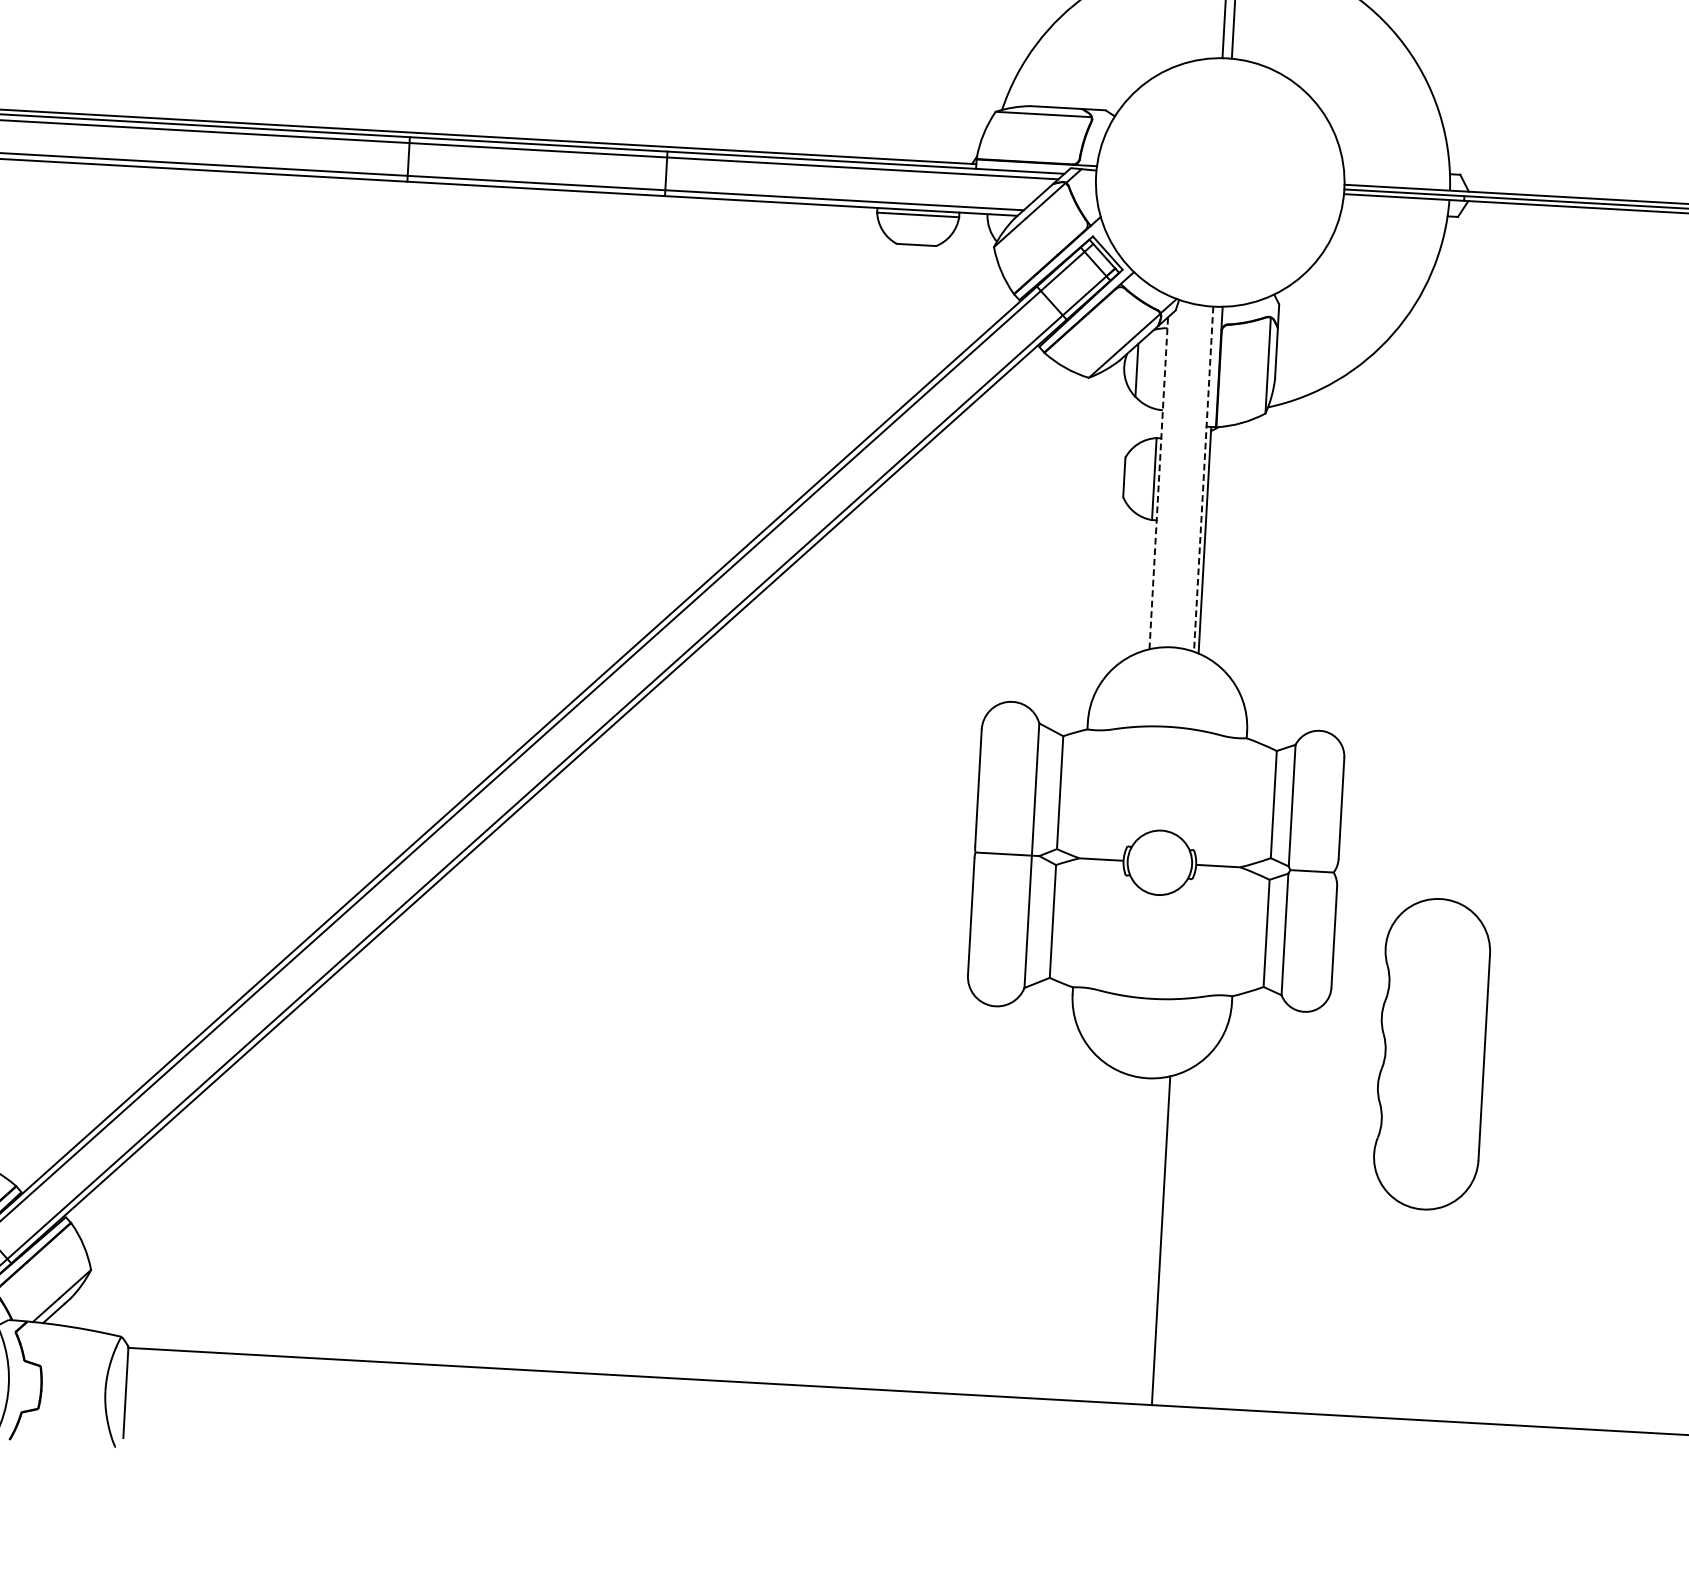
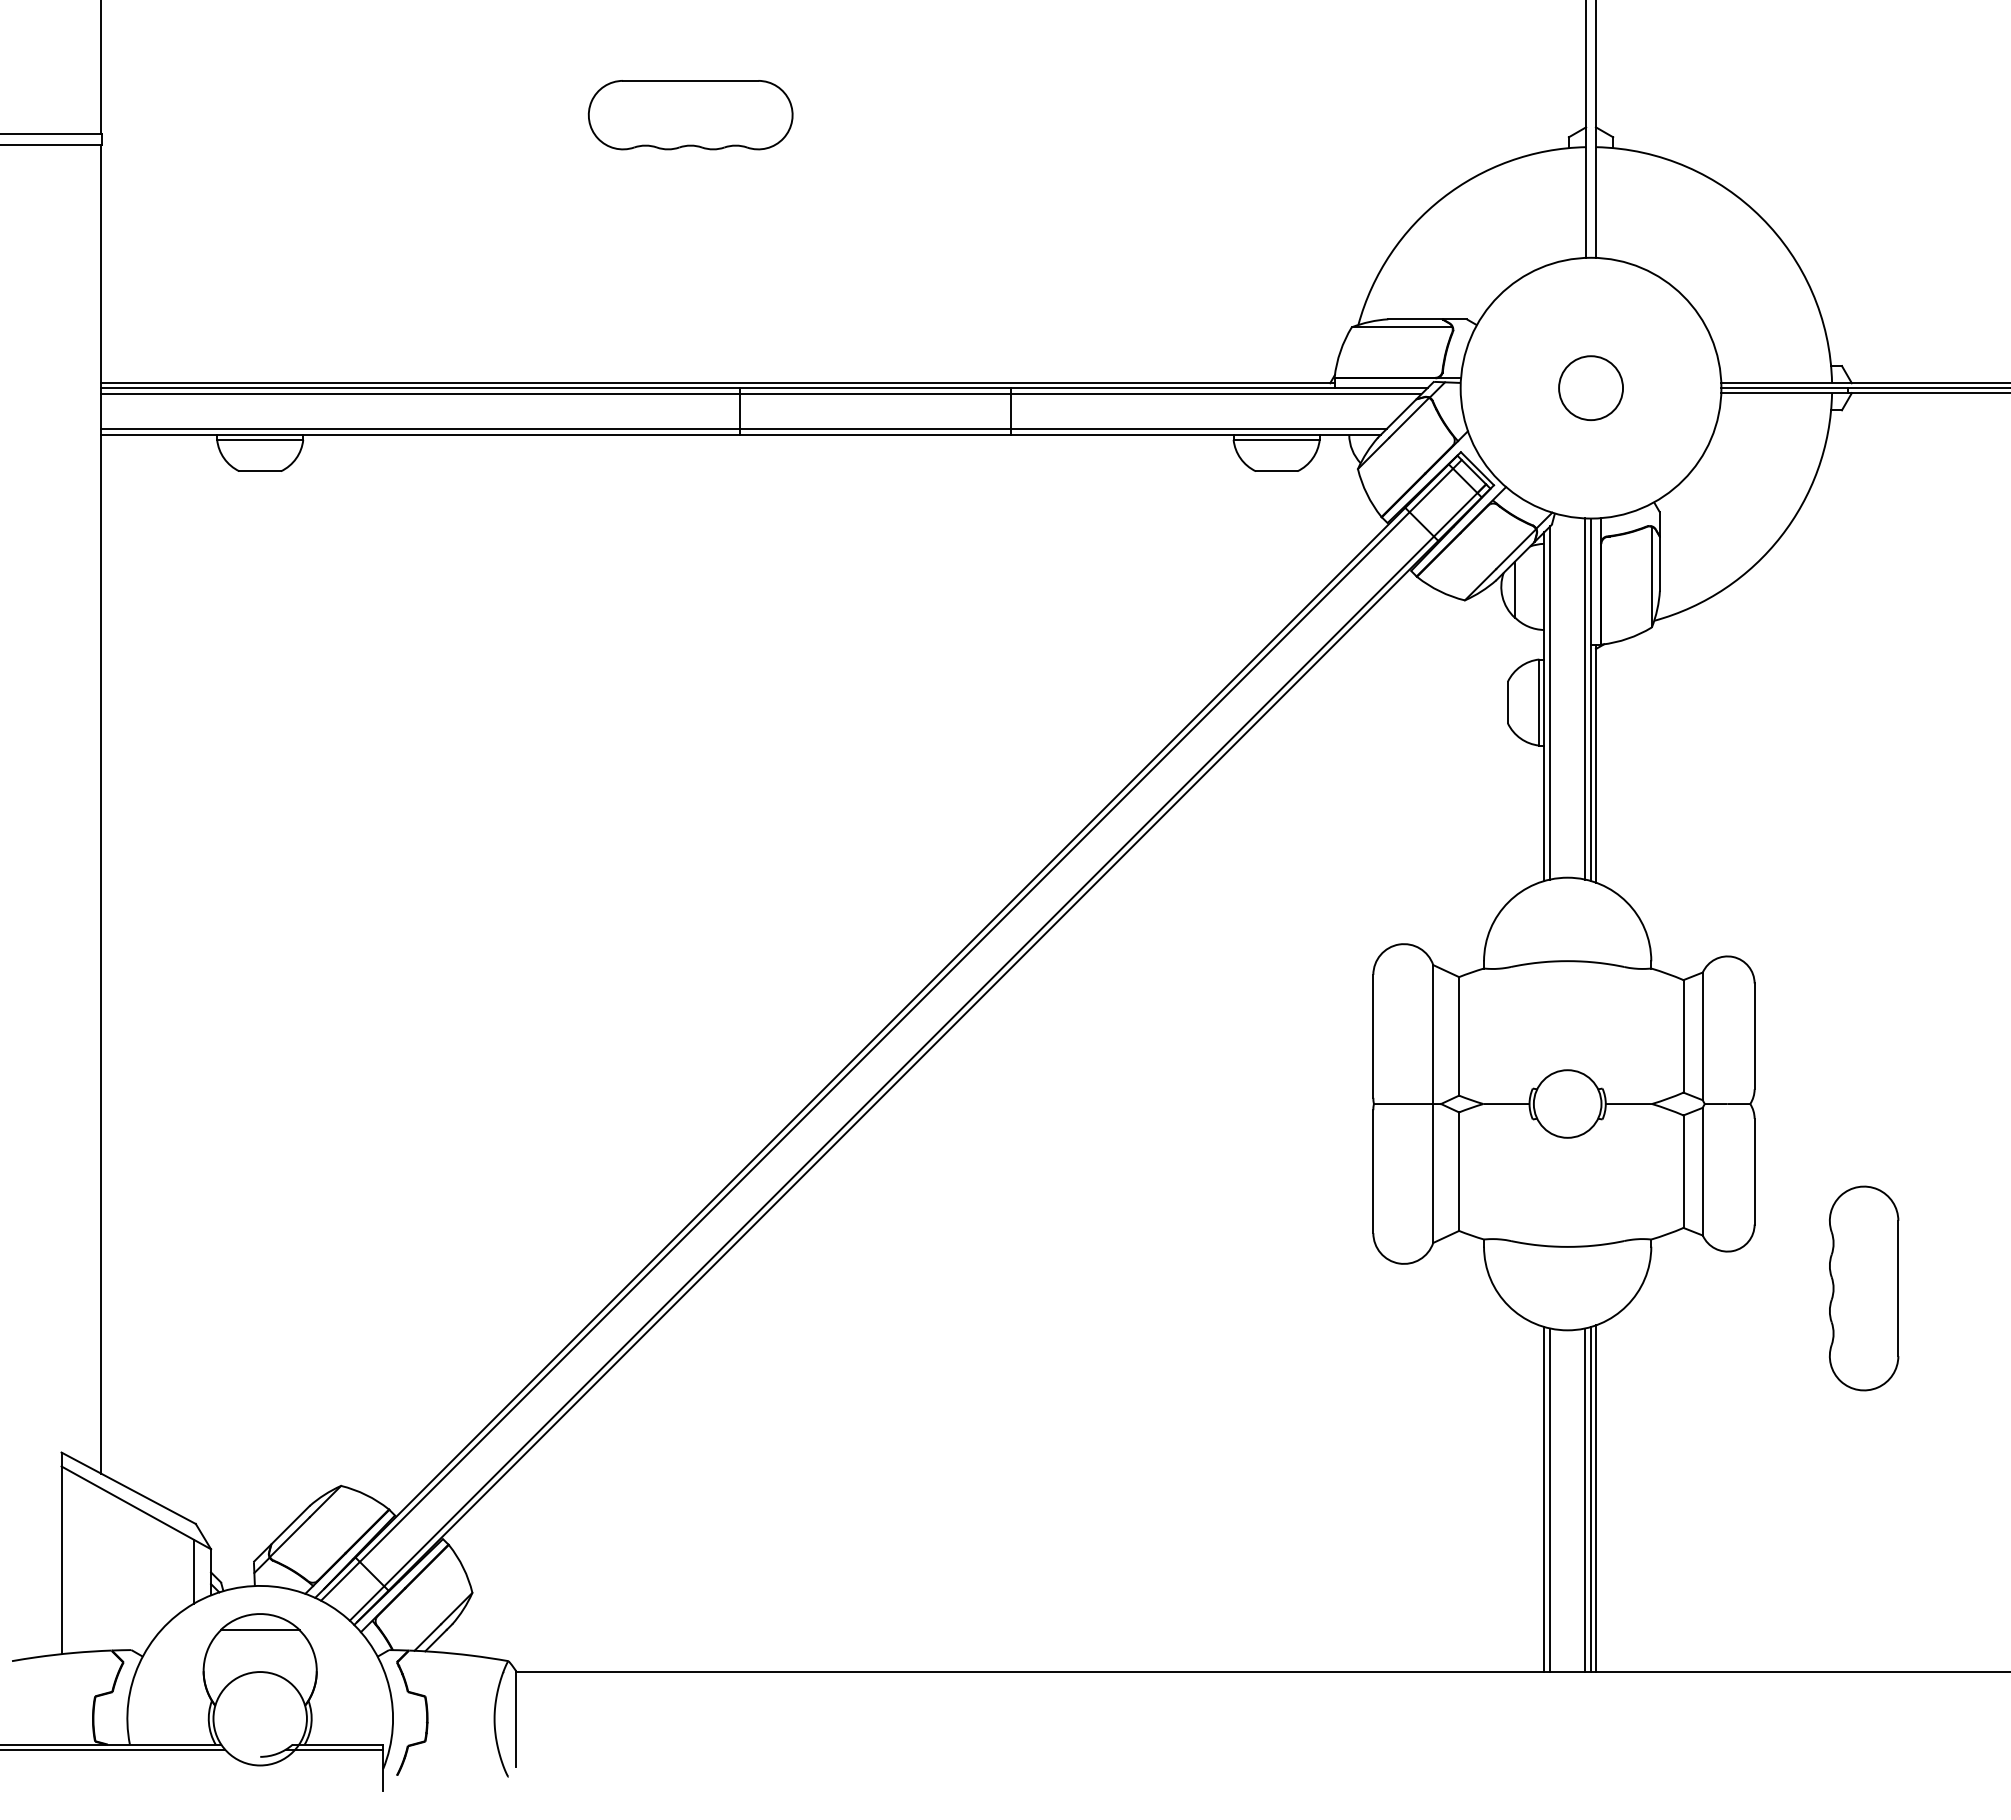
circle: (1219, 181) -> (1590, 387), added
line: (1197, 477) -> (1584, 698), added
line: (1164, 479) -> (1550, 702), added
line: (1204, 479) -> (1591, 700), dashed -> solid
line: (1158, 483) -> (1544, 706), dashed -> solid
part: (1432, 1054) -> (1864, 1288), size x0.62
line: (1116, 1238) -> (1544, 1499), added
line: (1122, 1239) -> (1550, 1500), added
line: (1165, 1239) -> (1595, 1498), added
line: (1154, 1241) -> (1584, 1500), added

